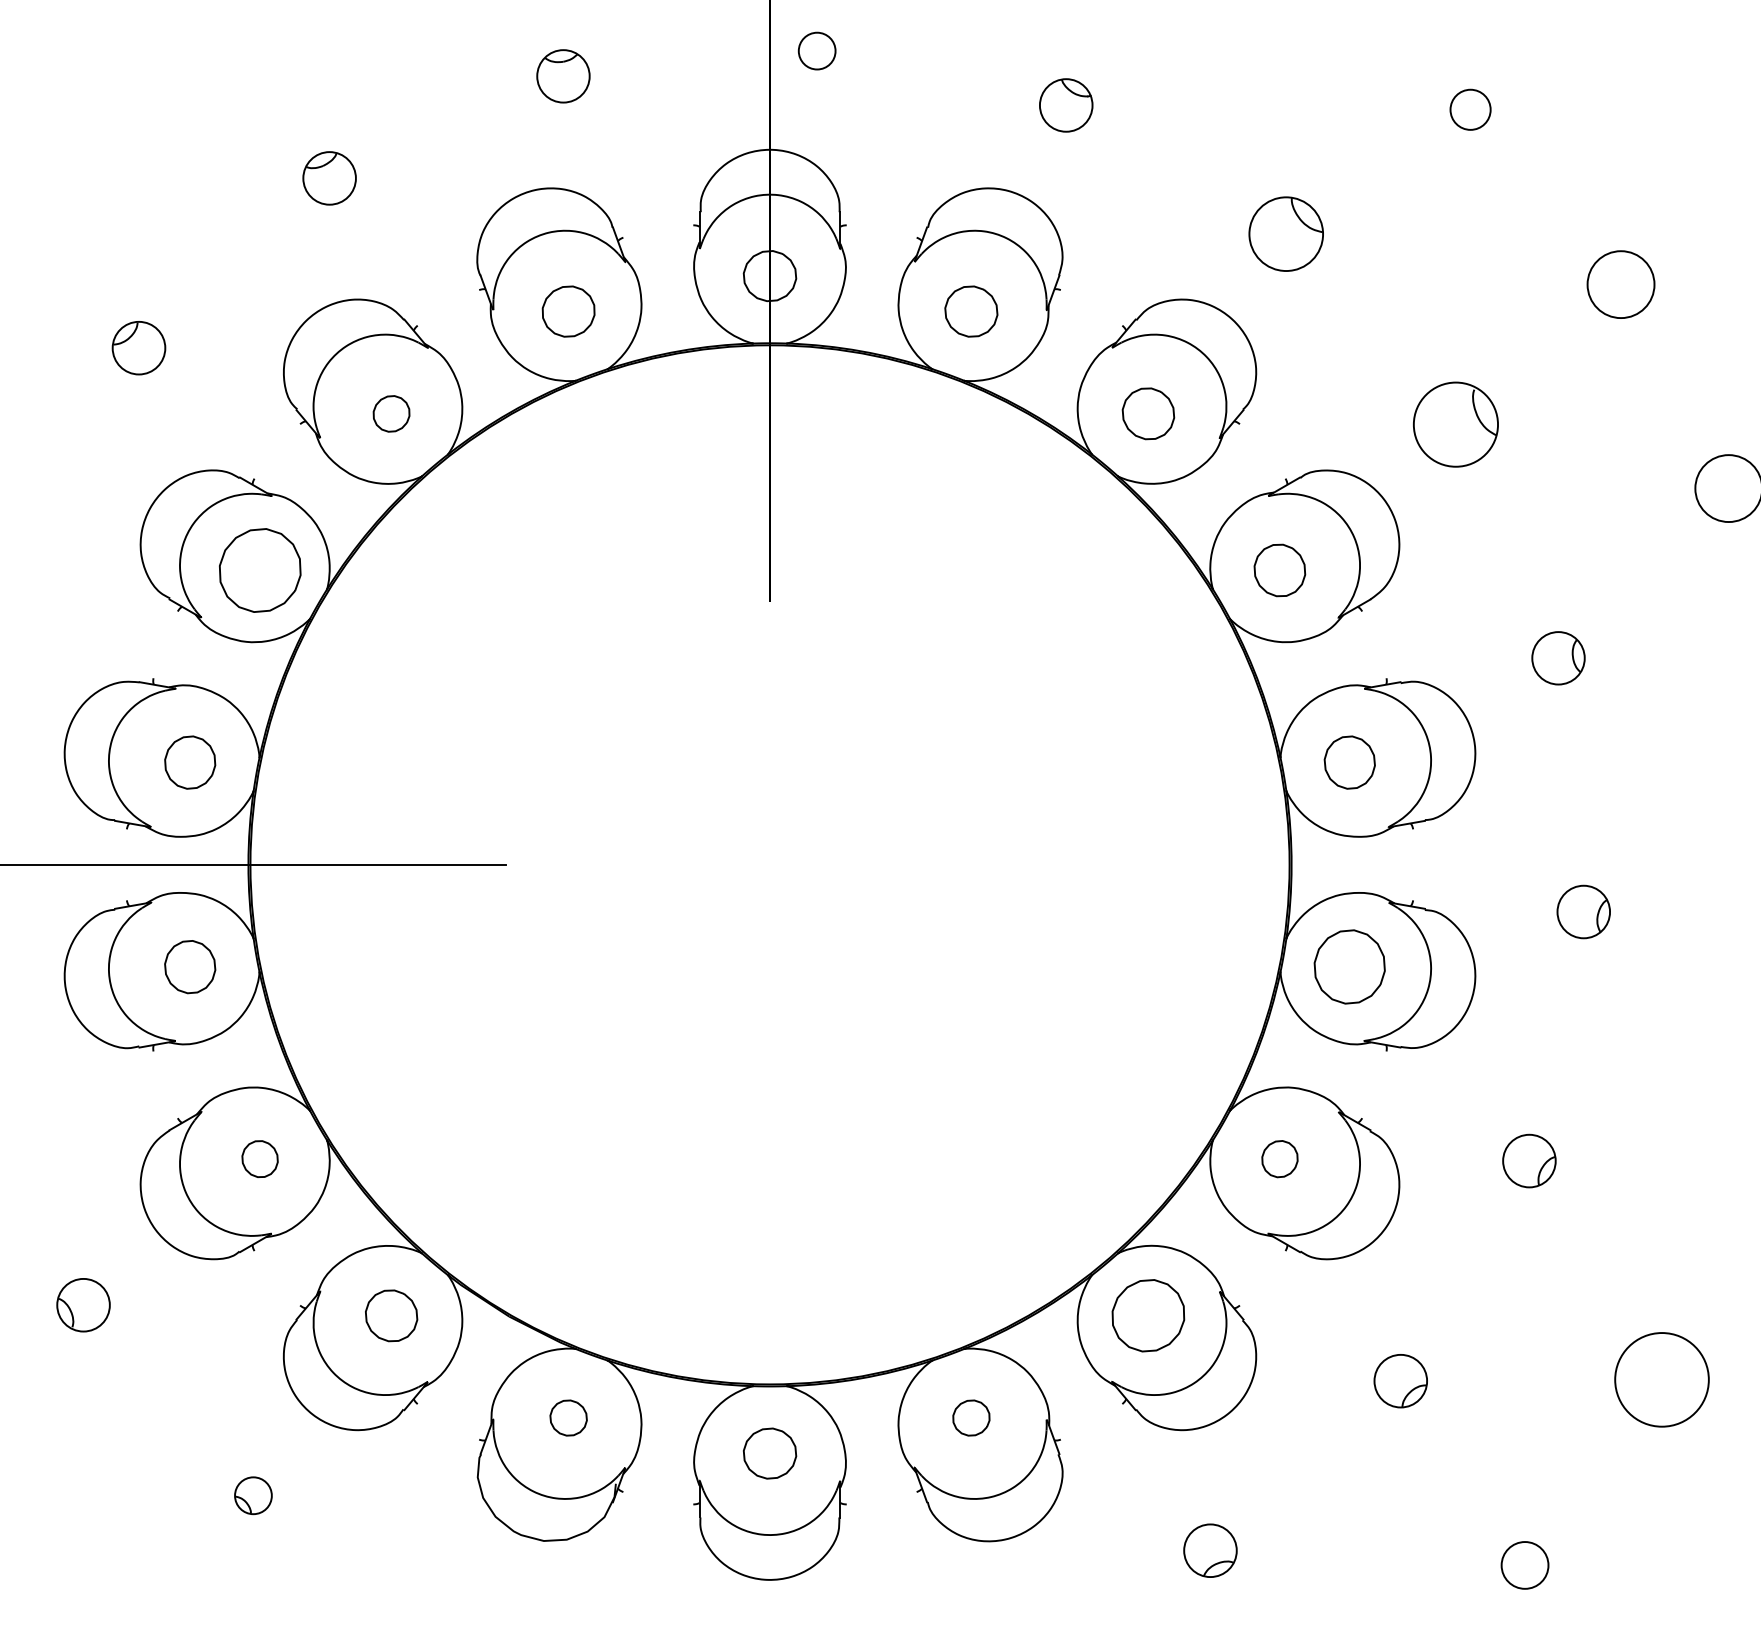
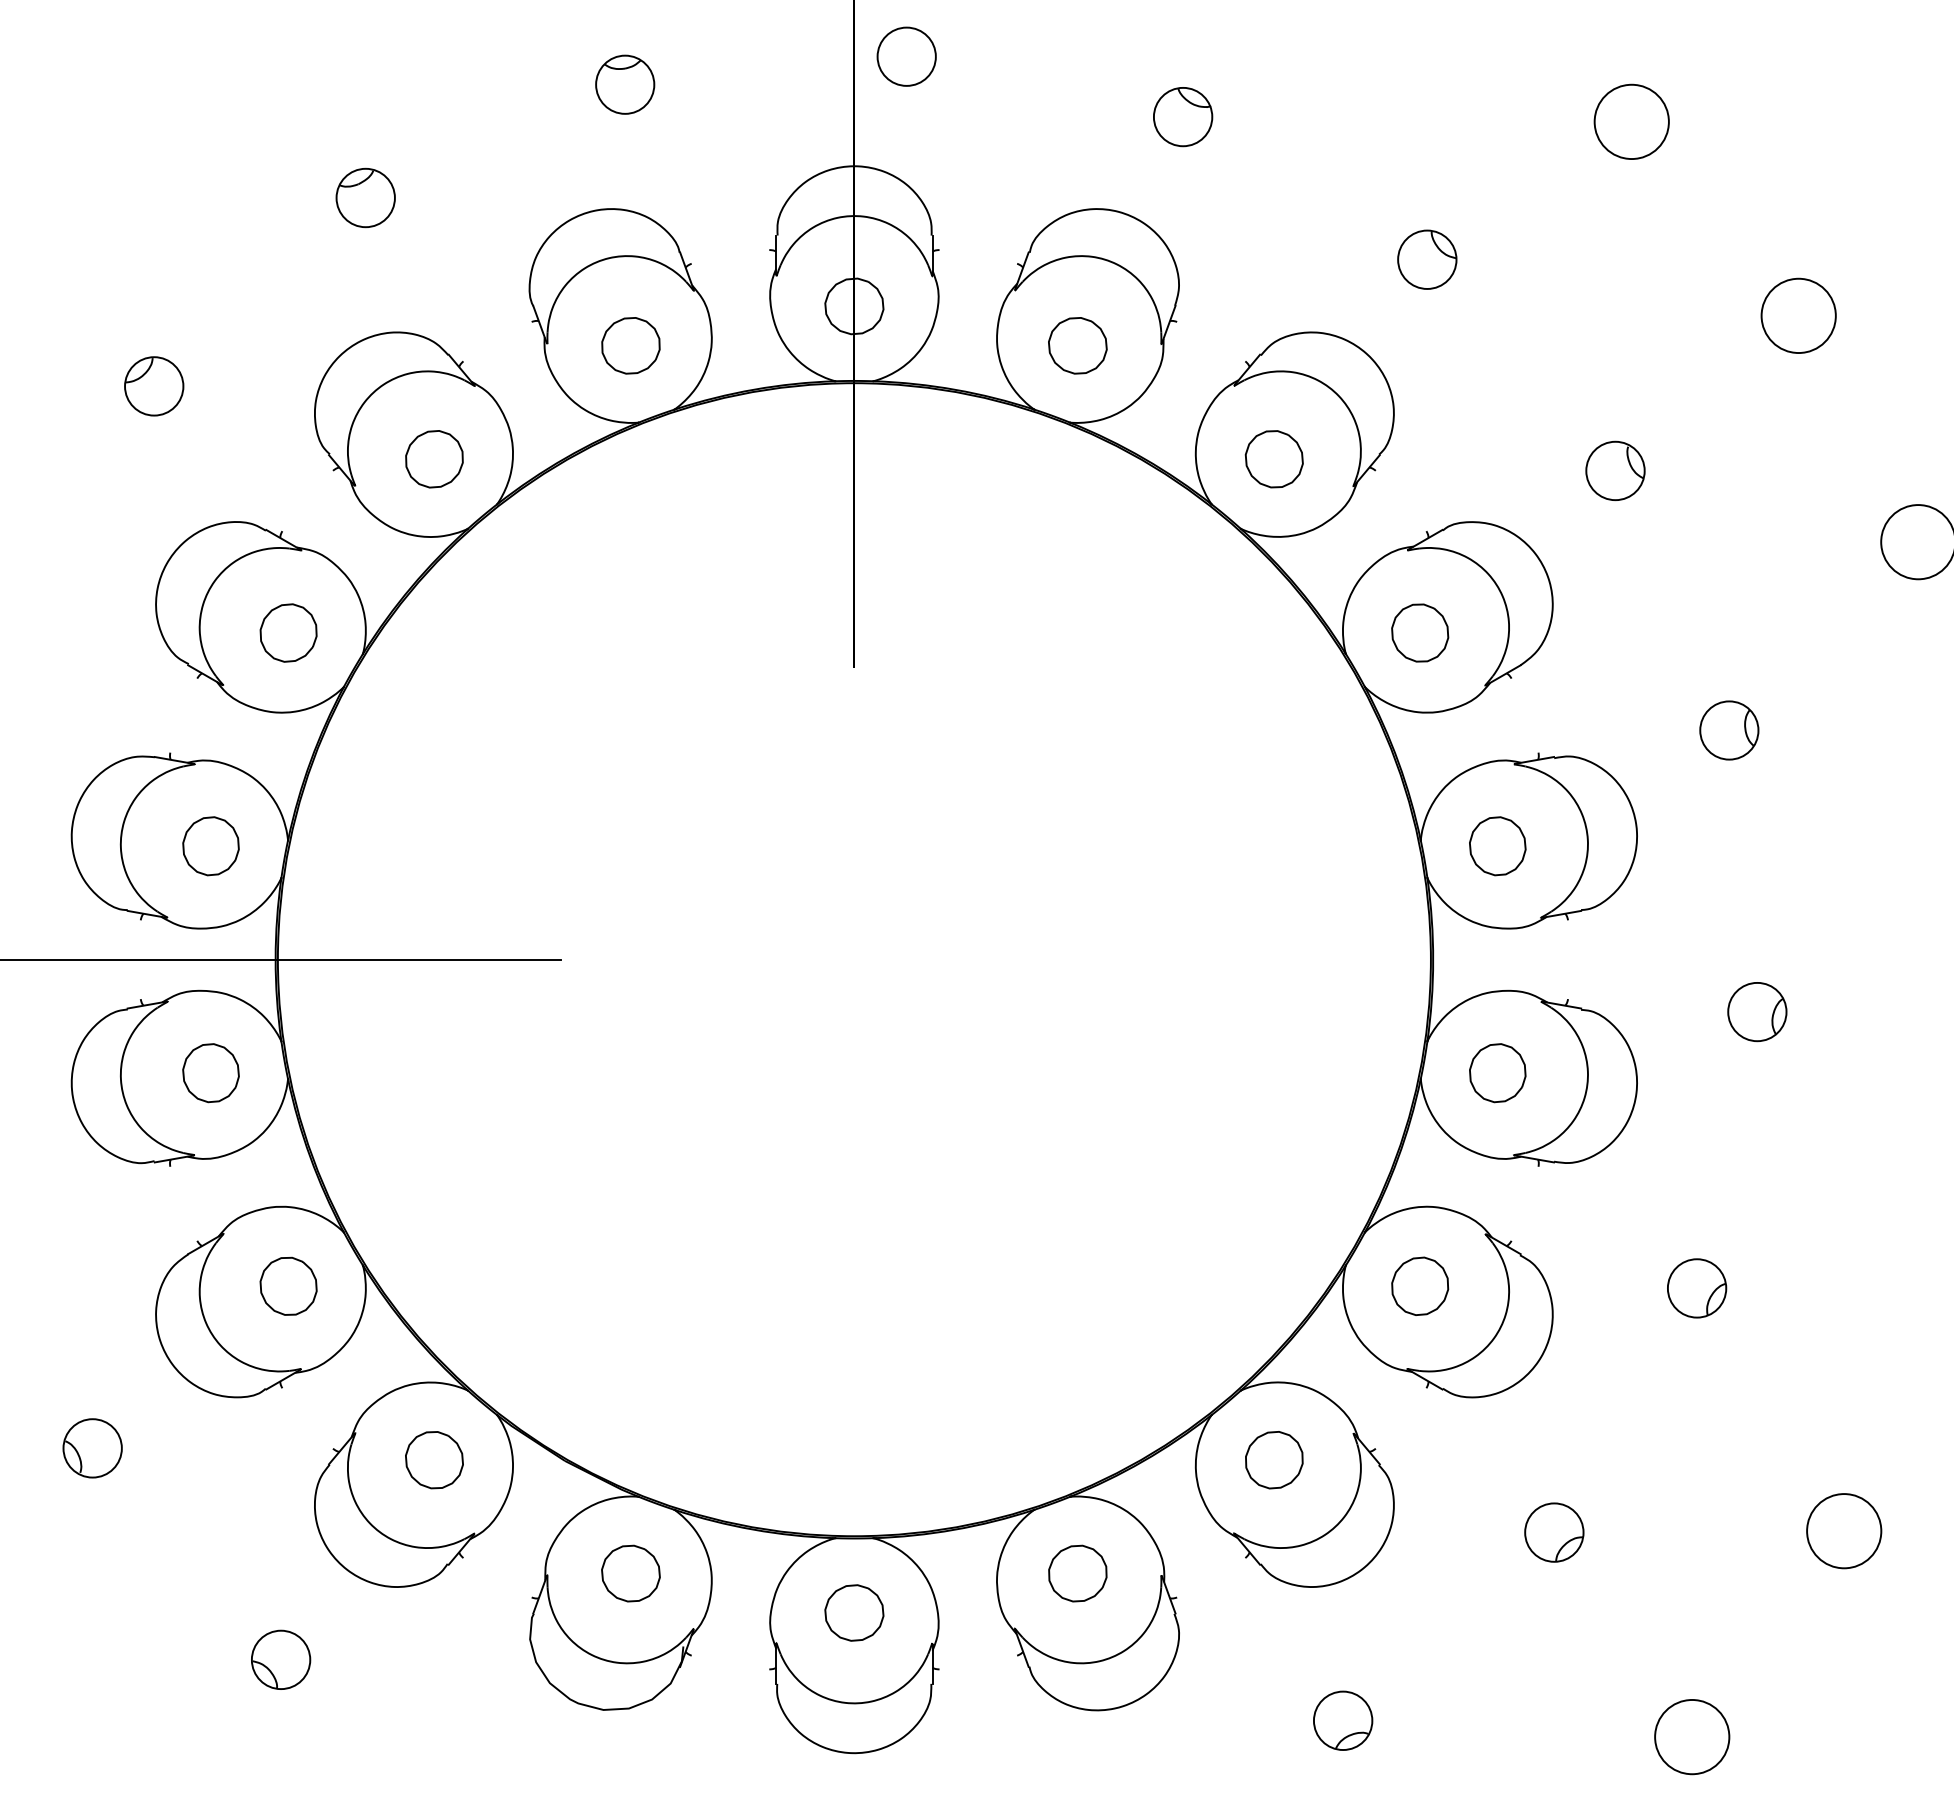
circle: (816, 50) -> (906, 56), size x1.43
circle: (1470, 109) -> (1631, 121), size x1.67
part: (1286, 233) -> (1427, 259), size x0.71
part: (391, 414) -> (434, 459), size x1.43
part: (1455, 423) -> (1615, 470), size x0.62
part: (260, 569) -> (288, 632), size x0.62
part: (1349, 967) -> (1497, 1073), size x0.71
part: (260, 1158) -> (288, 1285), size x1.43
part: (1280, 1158) -> (1420, 1285), size x1.43
part: (1148, 1316) -> (1274, 1460), size x0.71
circle: (1662, 1380) -> (1844, 1531), size x0.71
part: (568, 1418) -> (630, 1573), size x1.43
part: (971, 1418) -> (1077, 1573), size x1.43
part: (253, 1495) -> (281, 1659), size x1.43
circle: (1525, 1564) -> (1692, 1736), size x1.43

